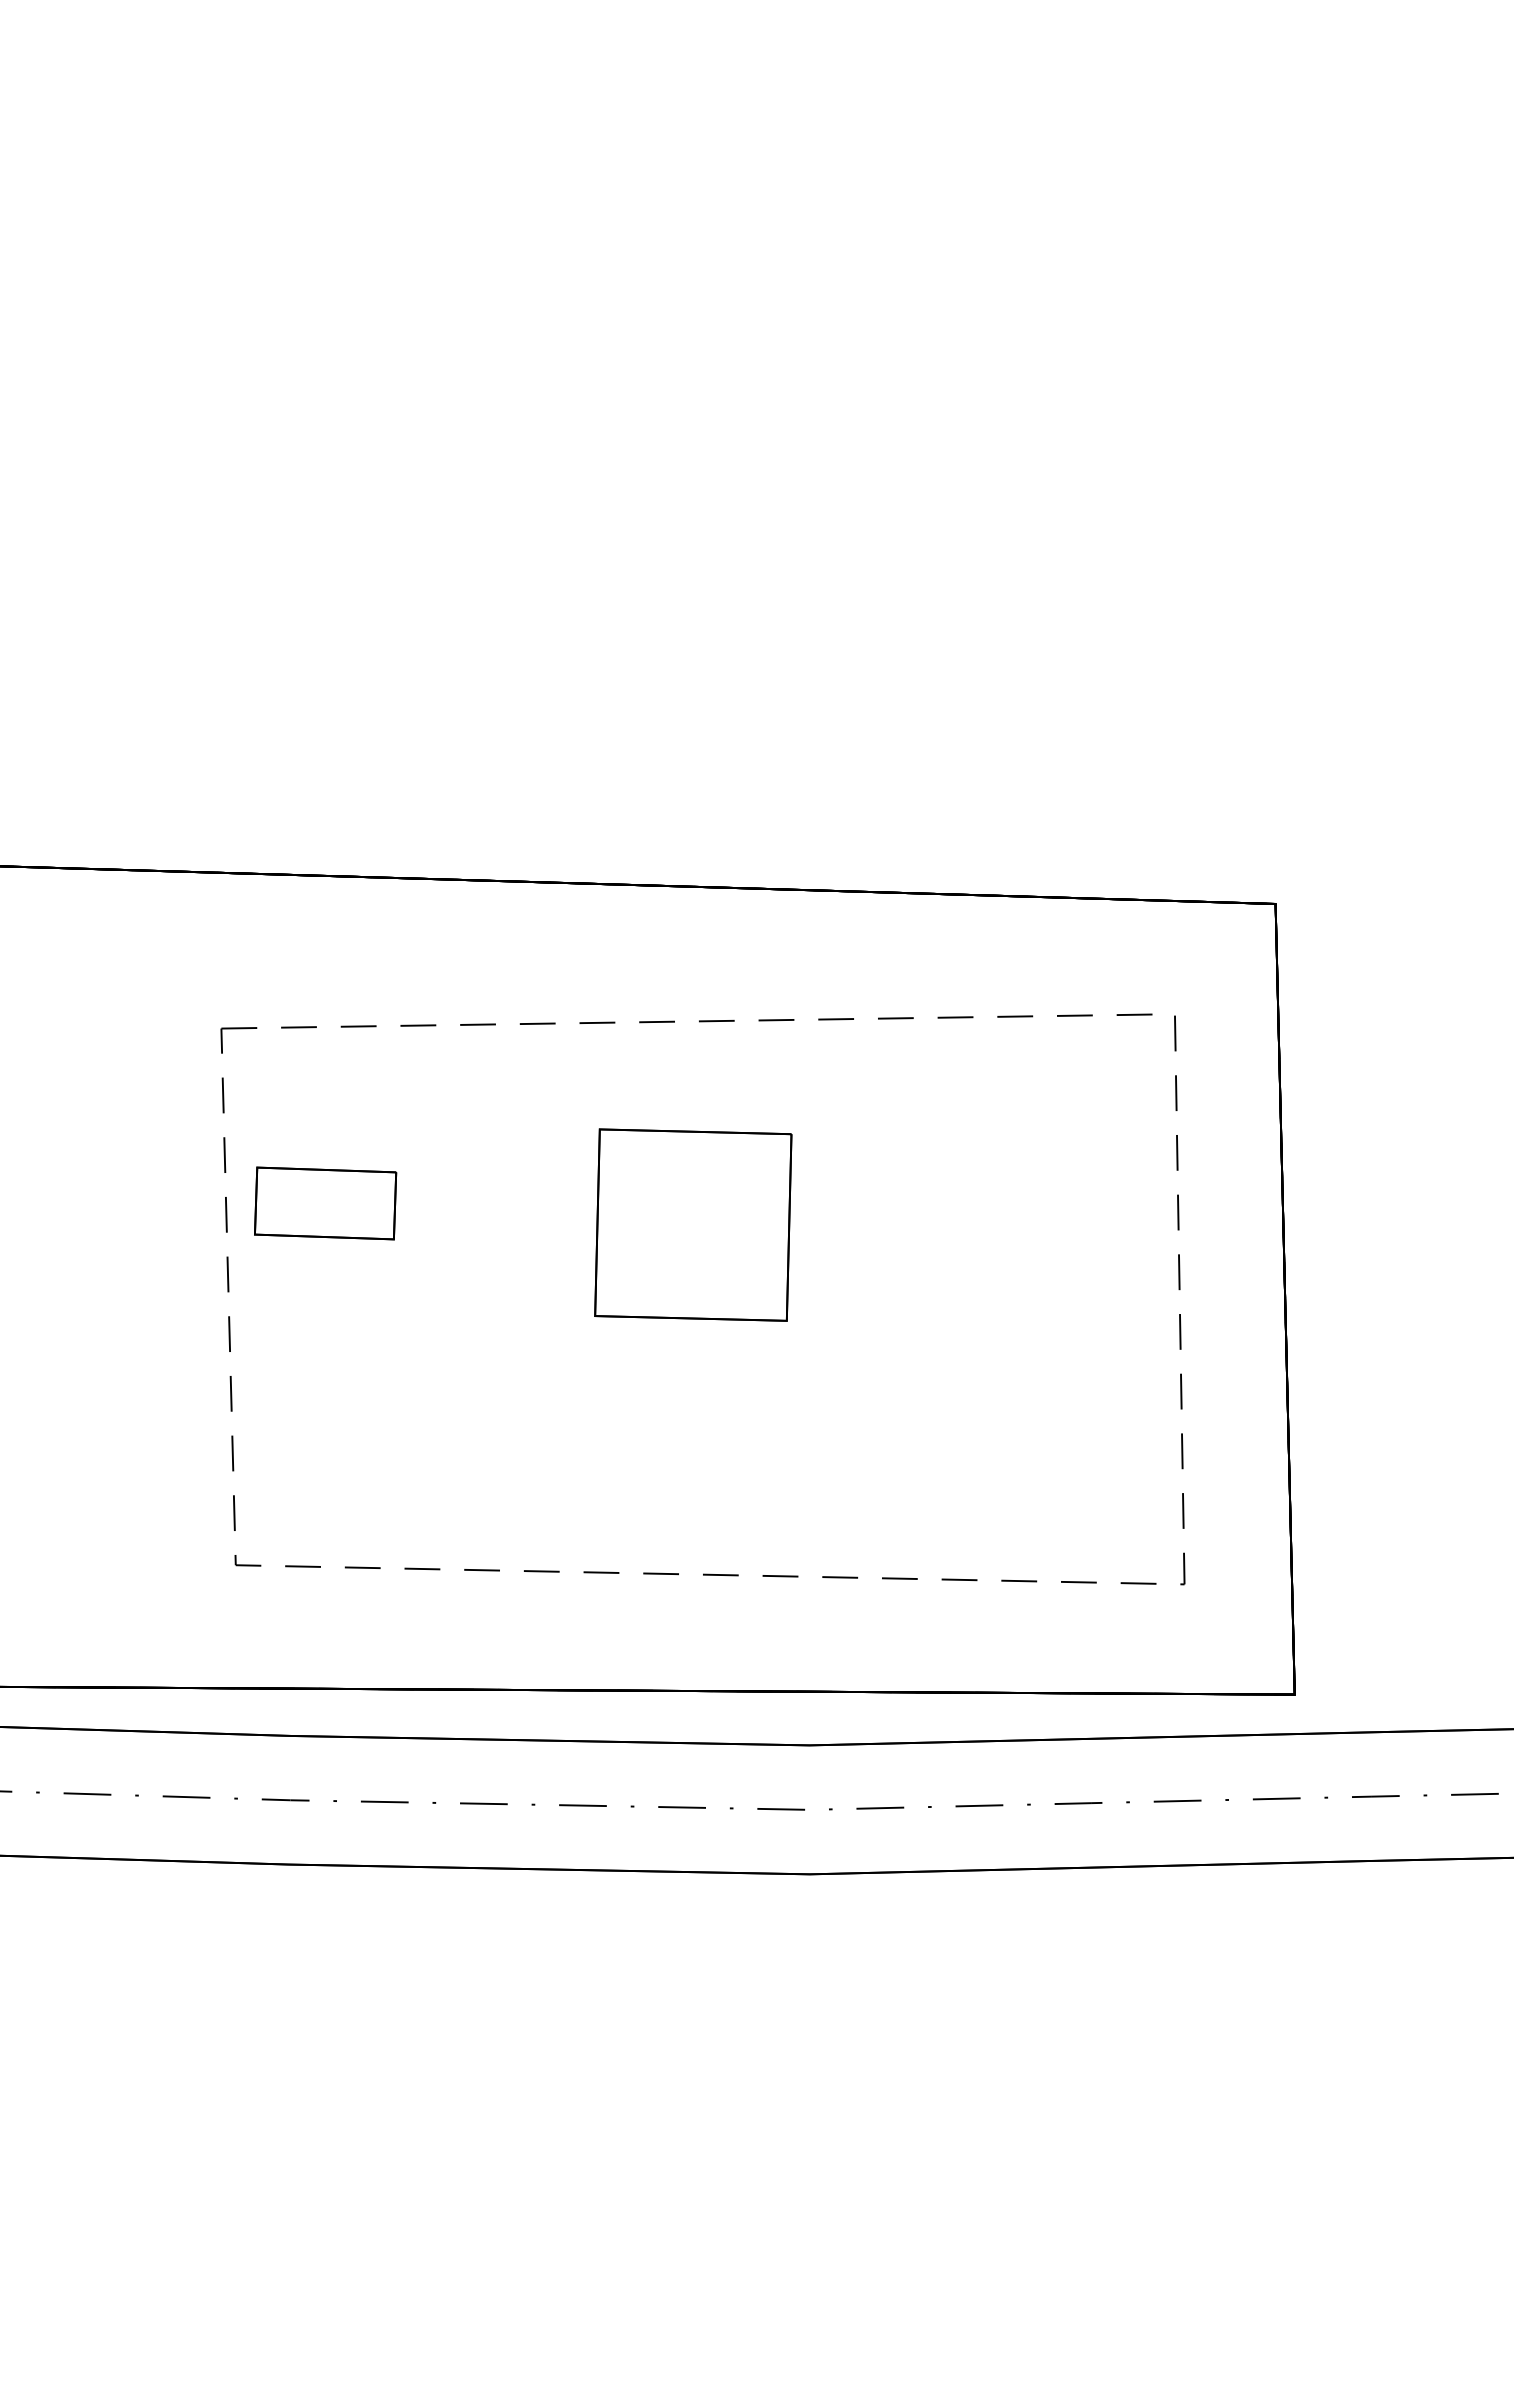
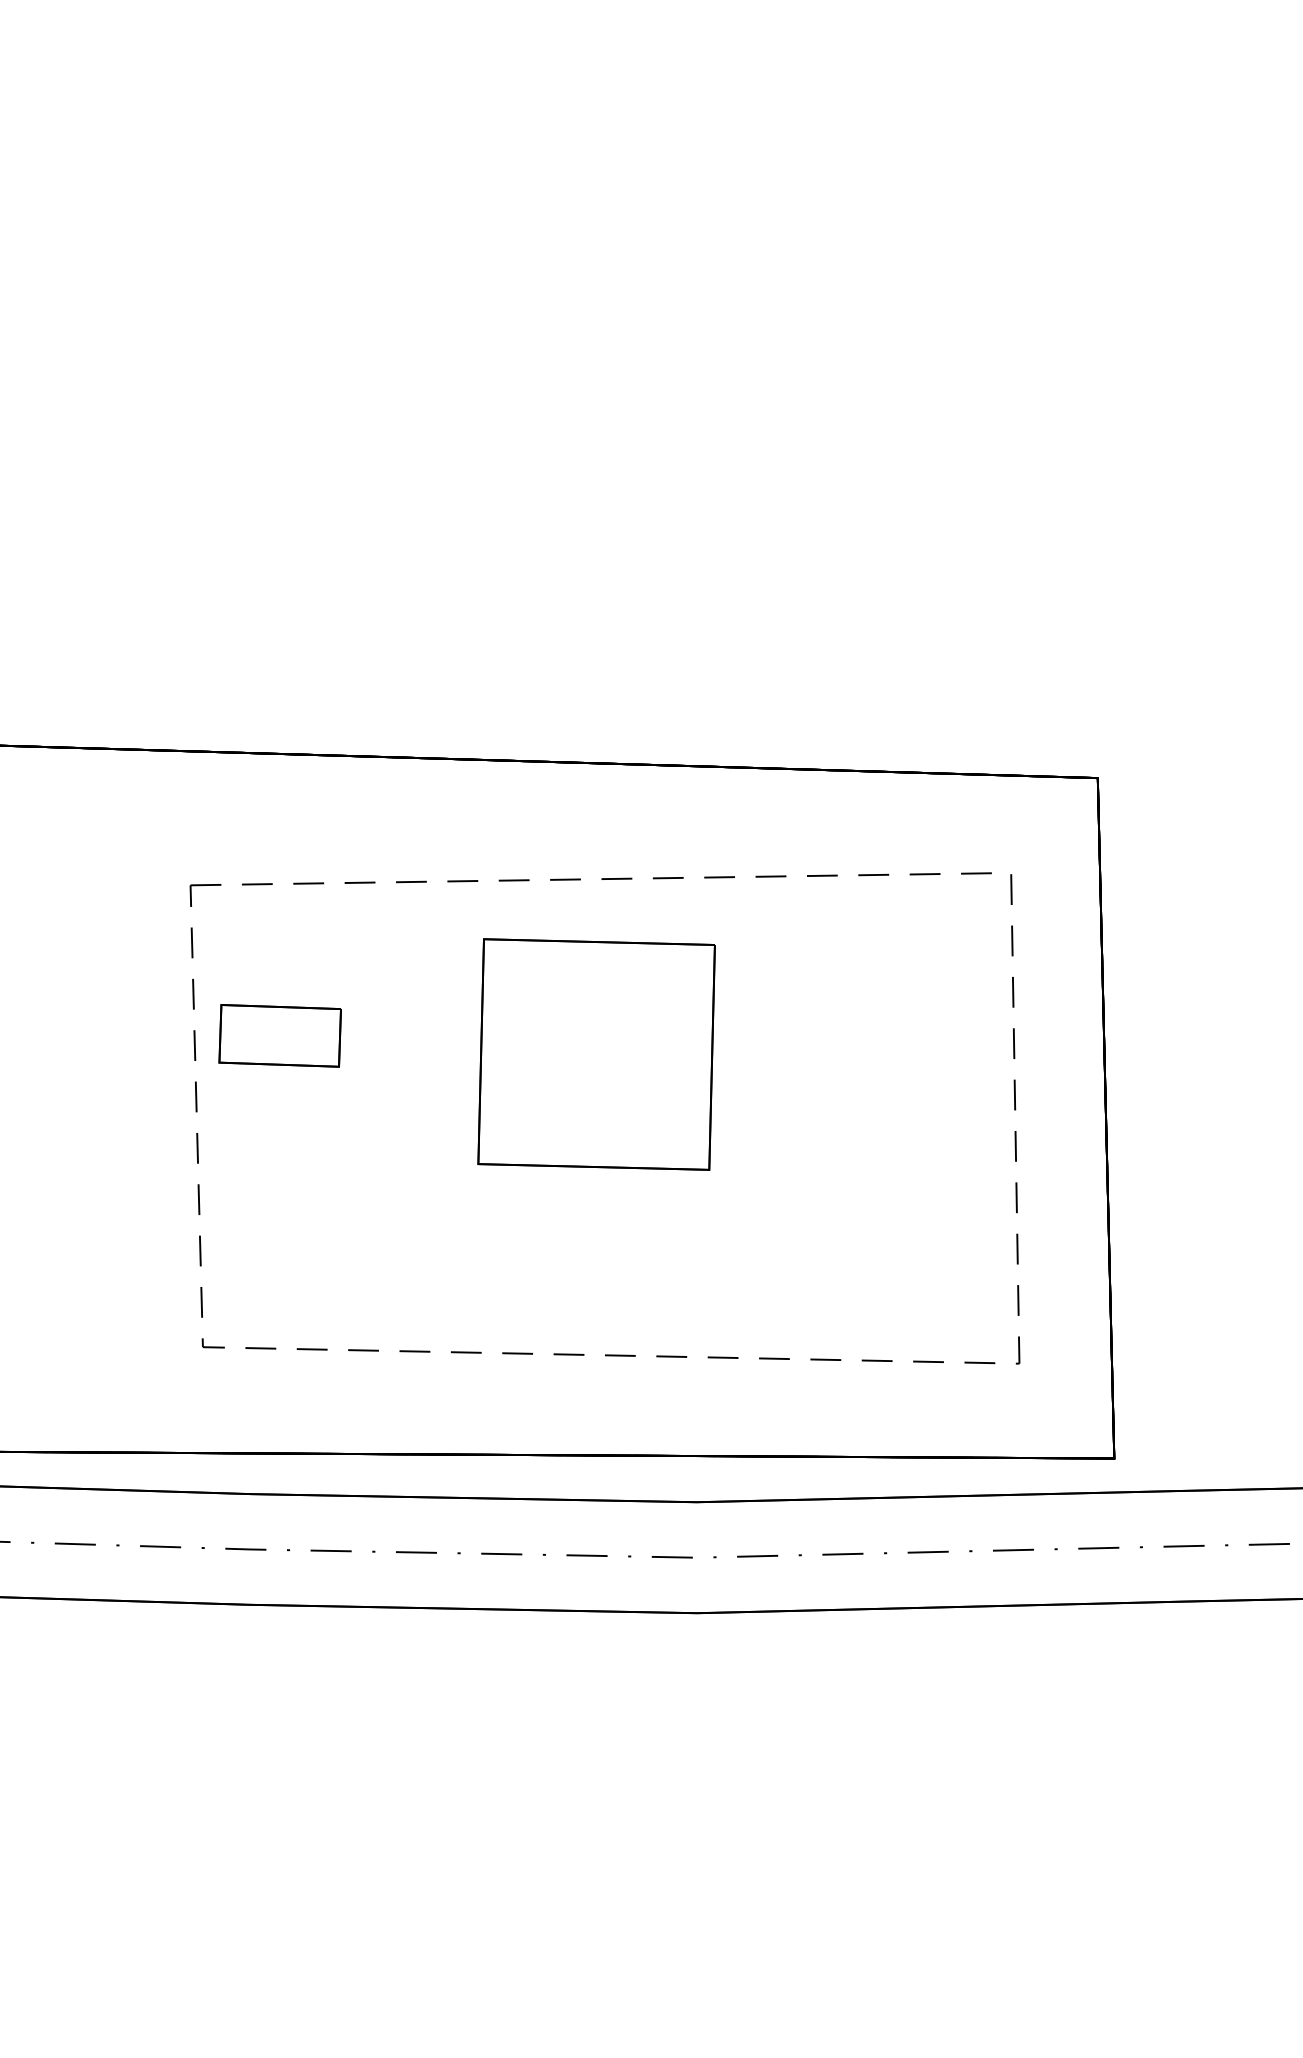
part: (693, 1224) -> (596, 1053), size x1.4

